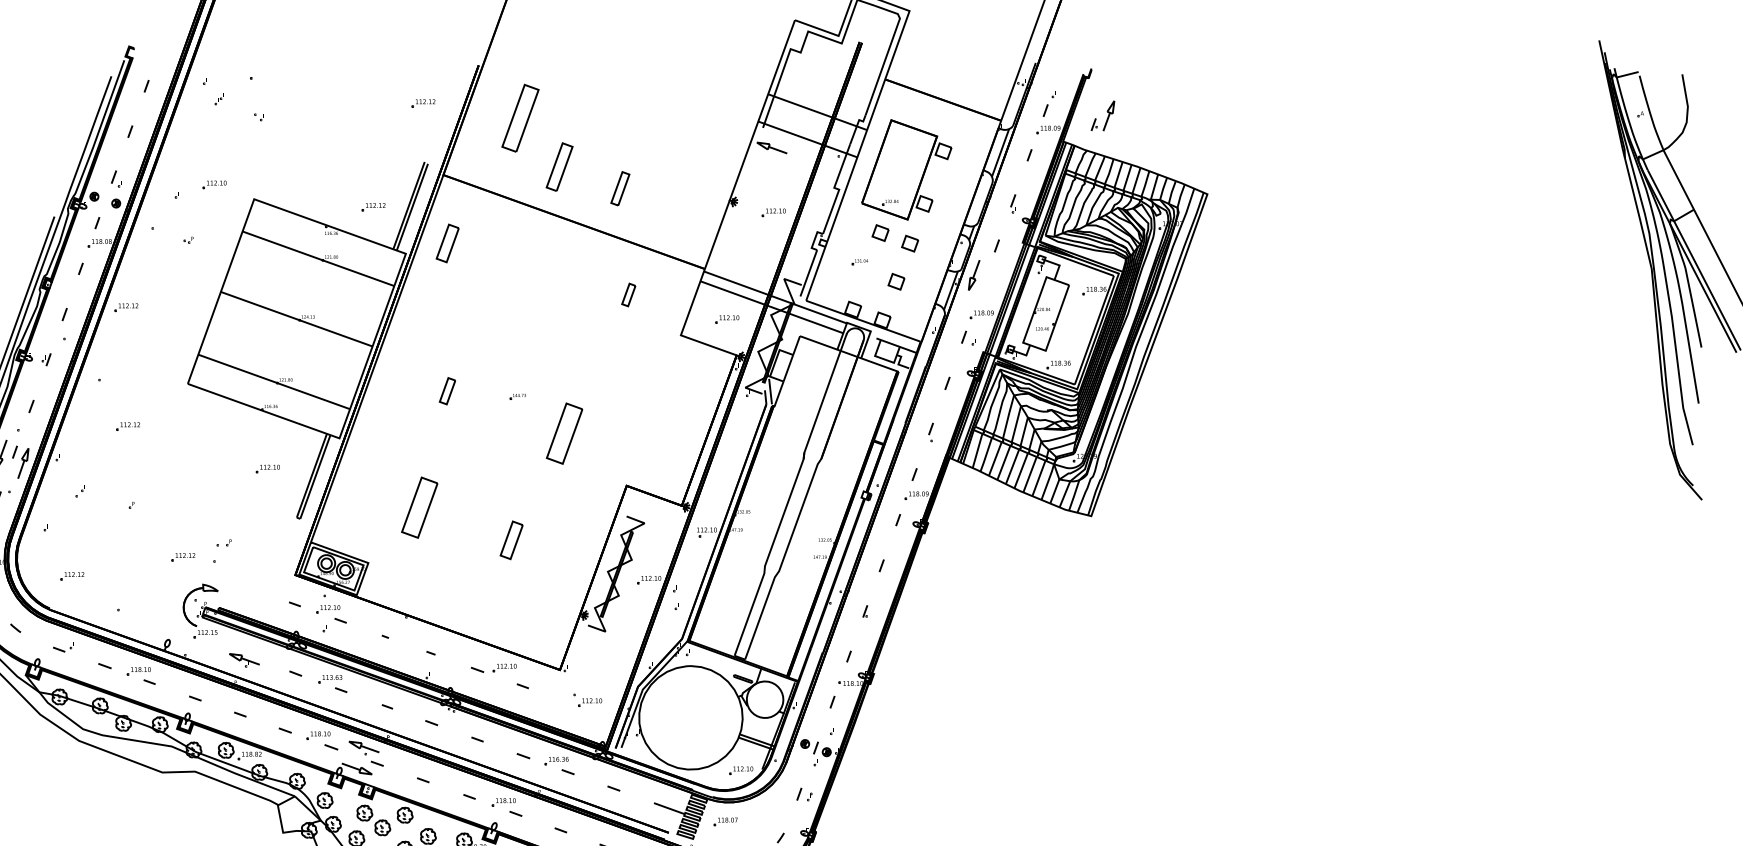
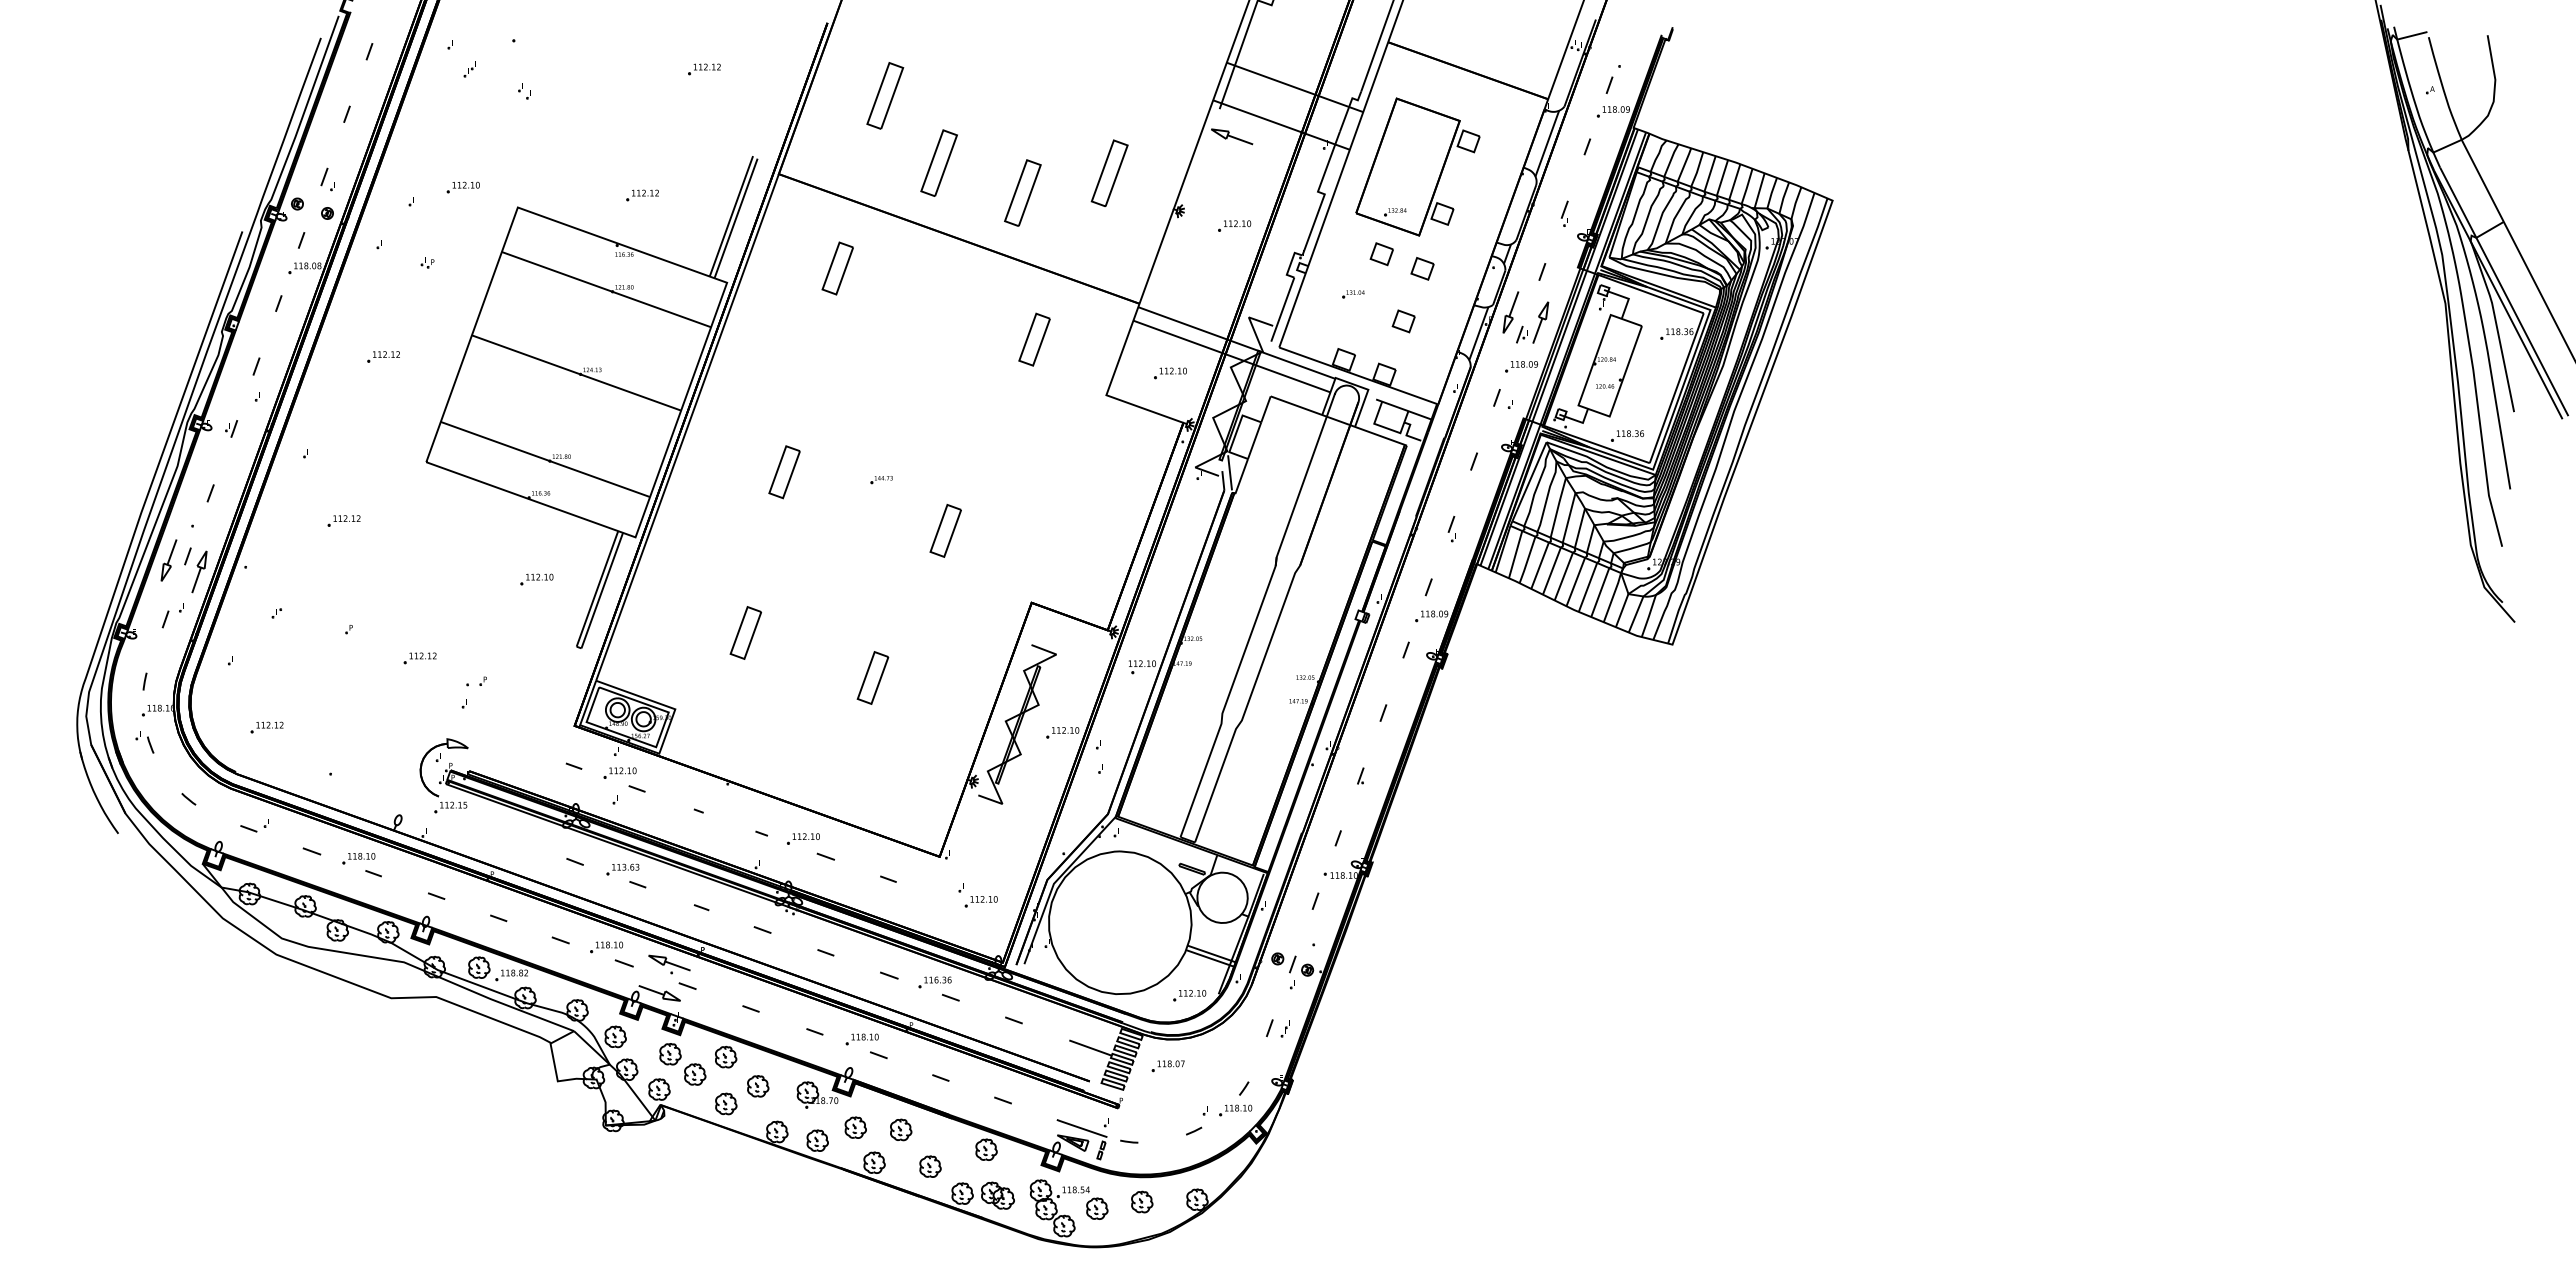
part: (423, 103) -> (704, 69), moved
part: (520, 118) -> (885, 95), size x0.71
part: (1107, 118) -> (1538, 325), moved
part: (683, 173) -> (1109, 172), added
part: (620, 188) -> (1022, 192), size x1.43
part: (373, 207) -> (642, 195), moved
part: (447, 243) -> (837, 268), moved
part: (628, 294) -> (1034, 339), size x1.67
part: (126, 307) -> (383, 356), moved
part: (447, 391) -> (784, 472), size x1.43
part: (564, 433) -> (945, 530), size x0.62
part: (419, 507) -> (745, 632), size x0.62
part: (182, 557) -> (419, 658), moved
part: (244, 660) -> (504, 843), removed
part: (504, 667) -> (803, 838), moved

